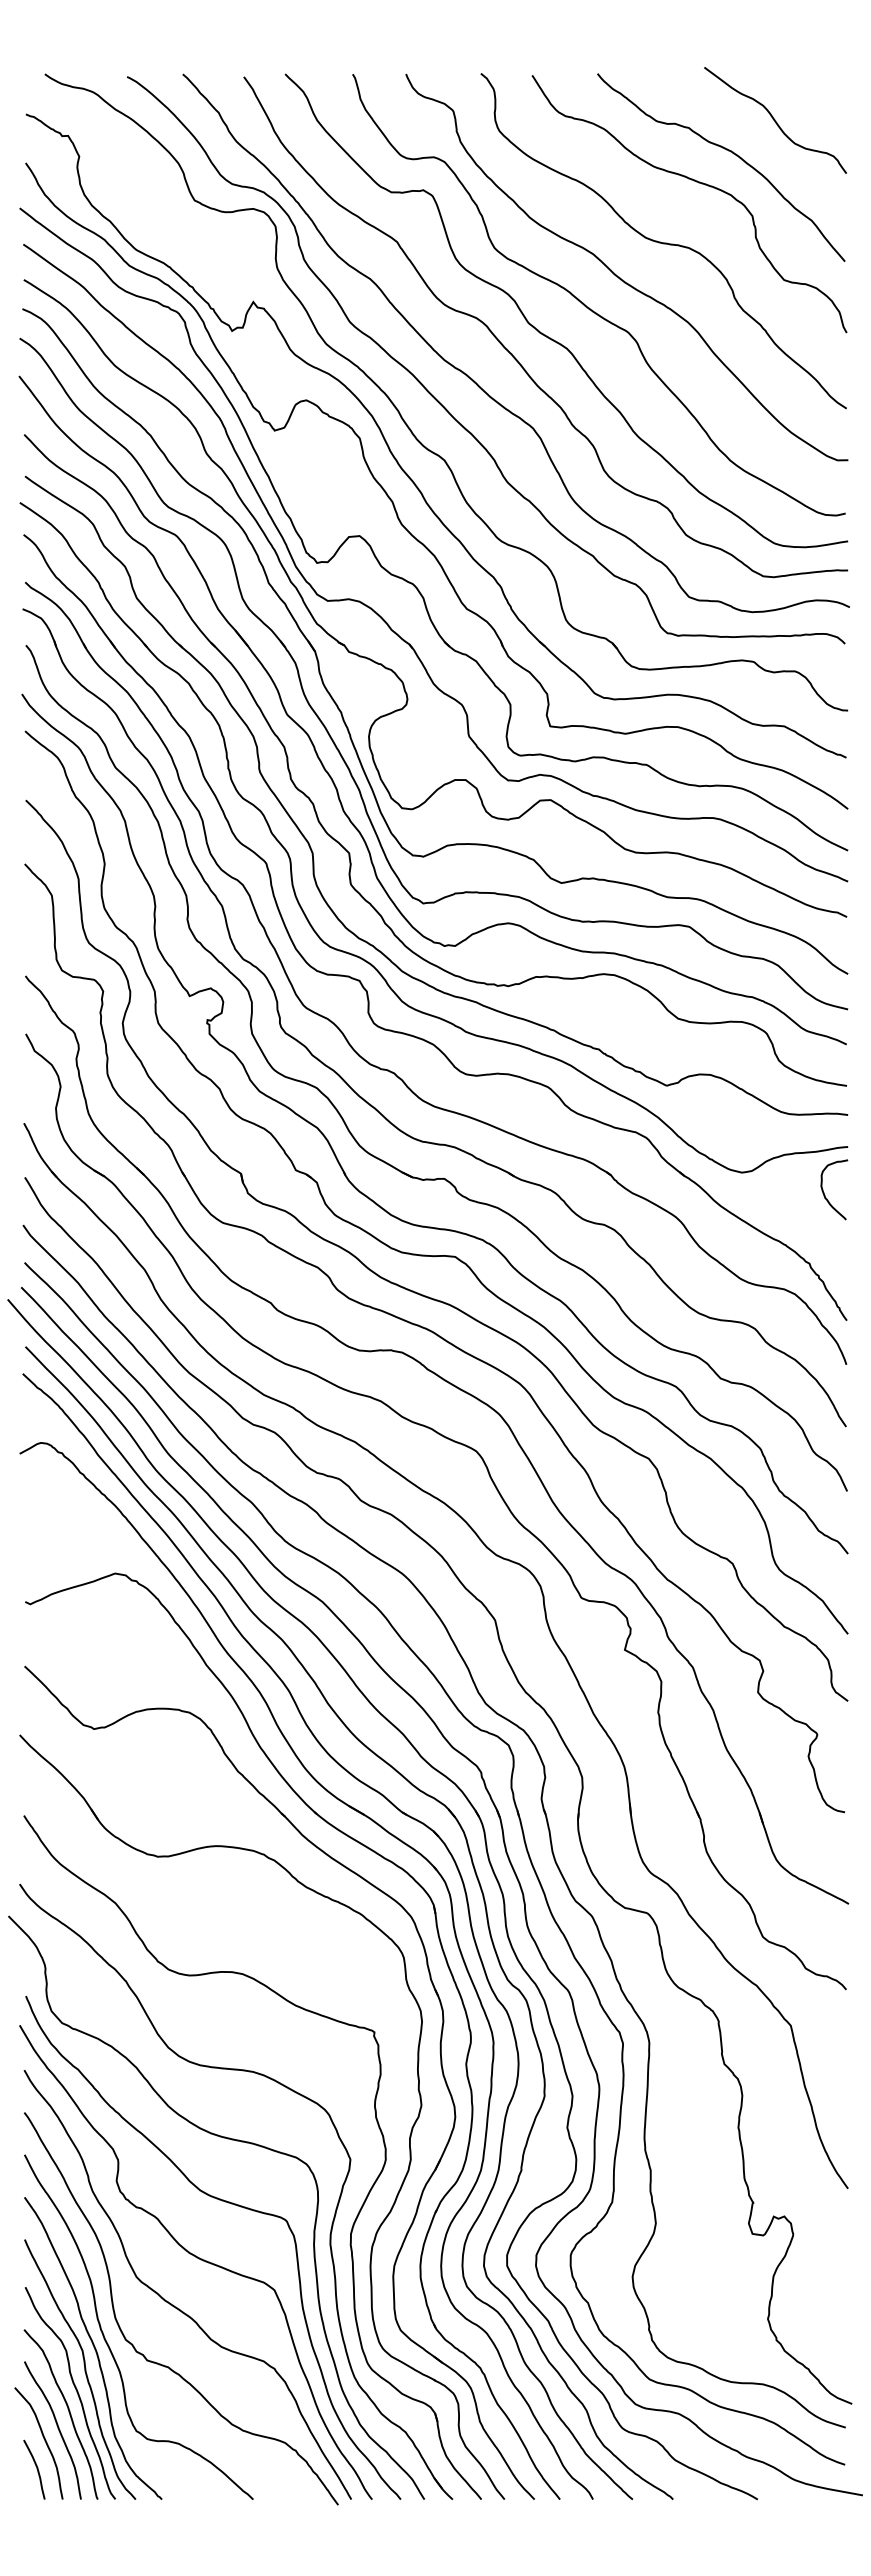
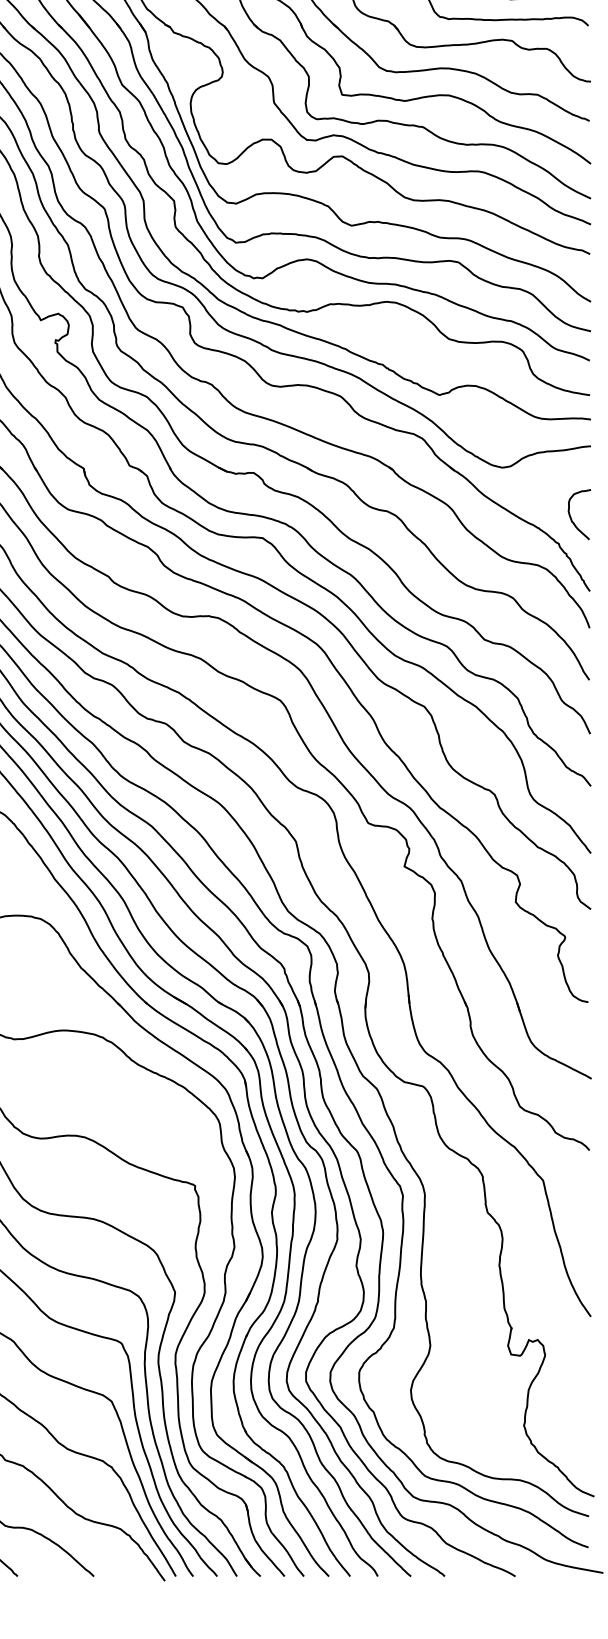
curve: (824, 1192) -> (571, 516), moved

